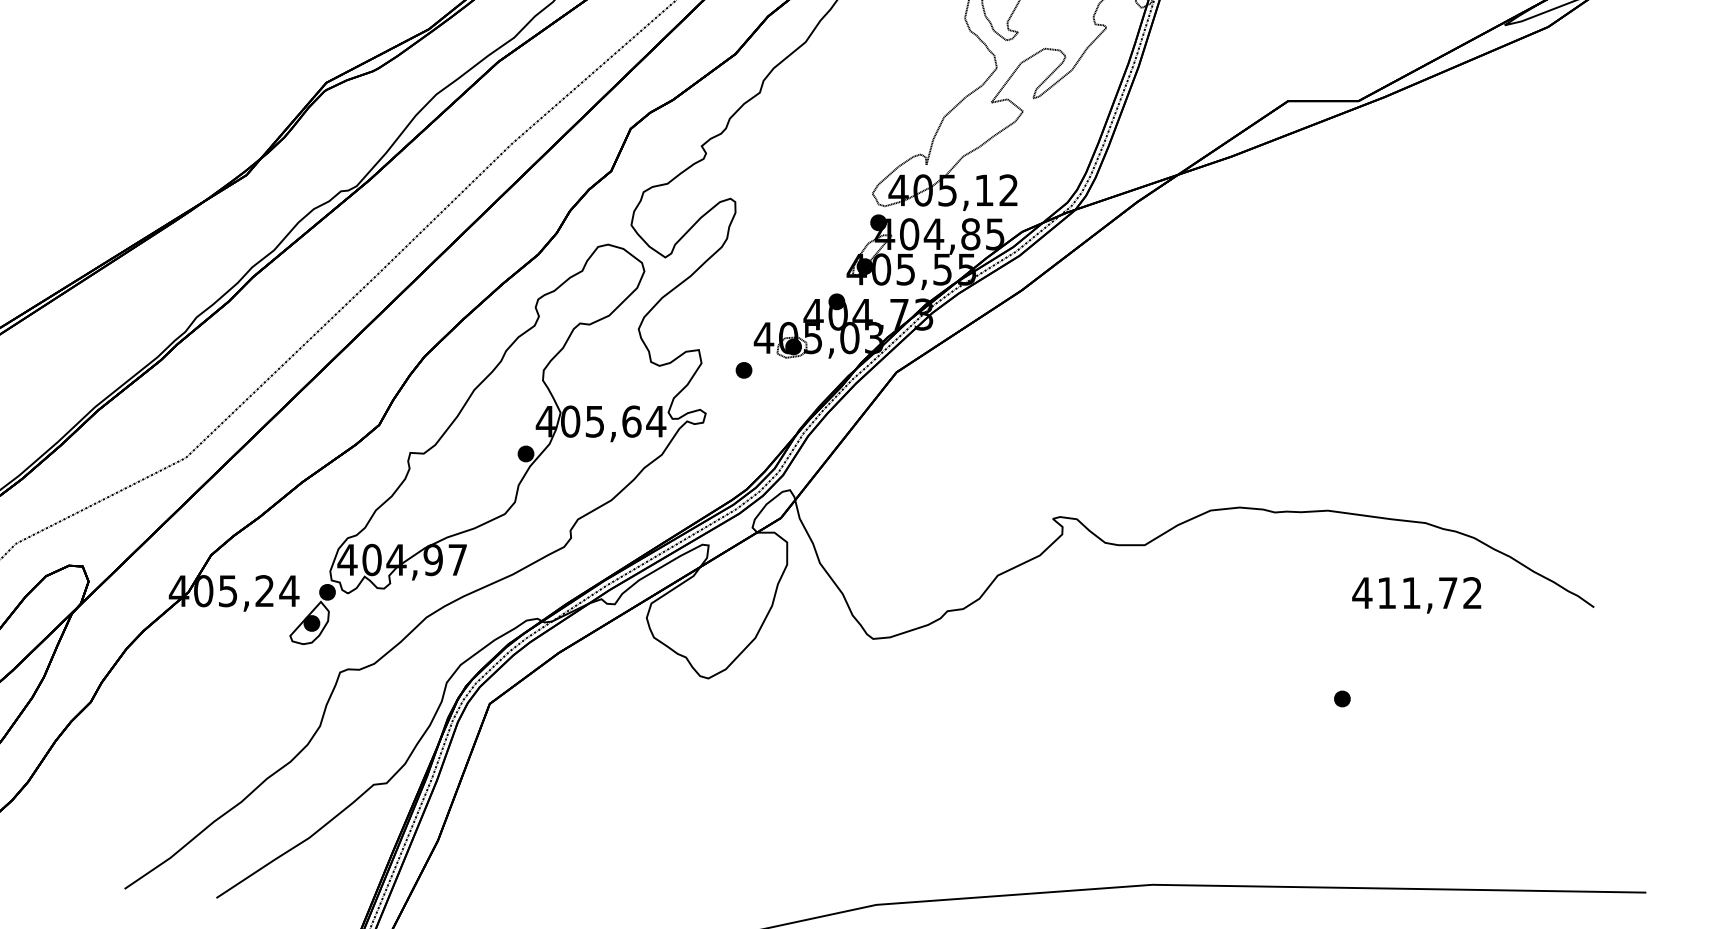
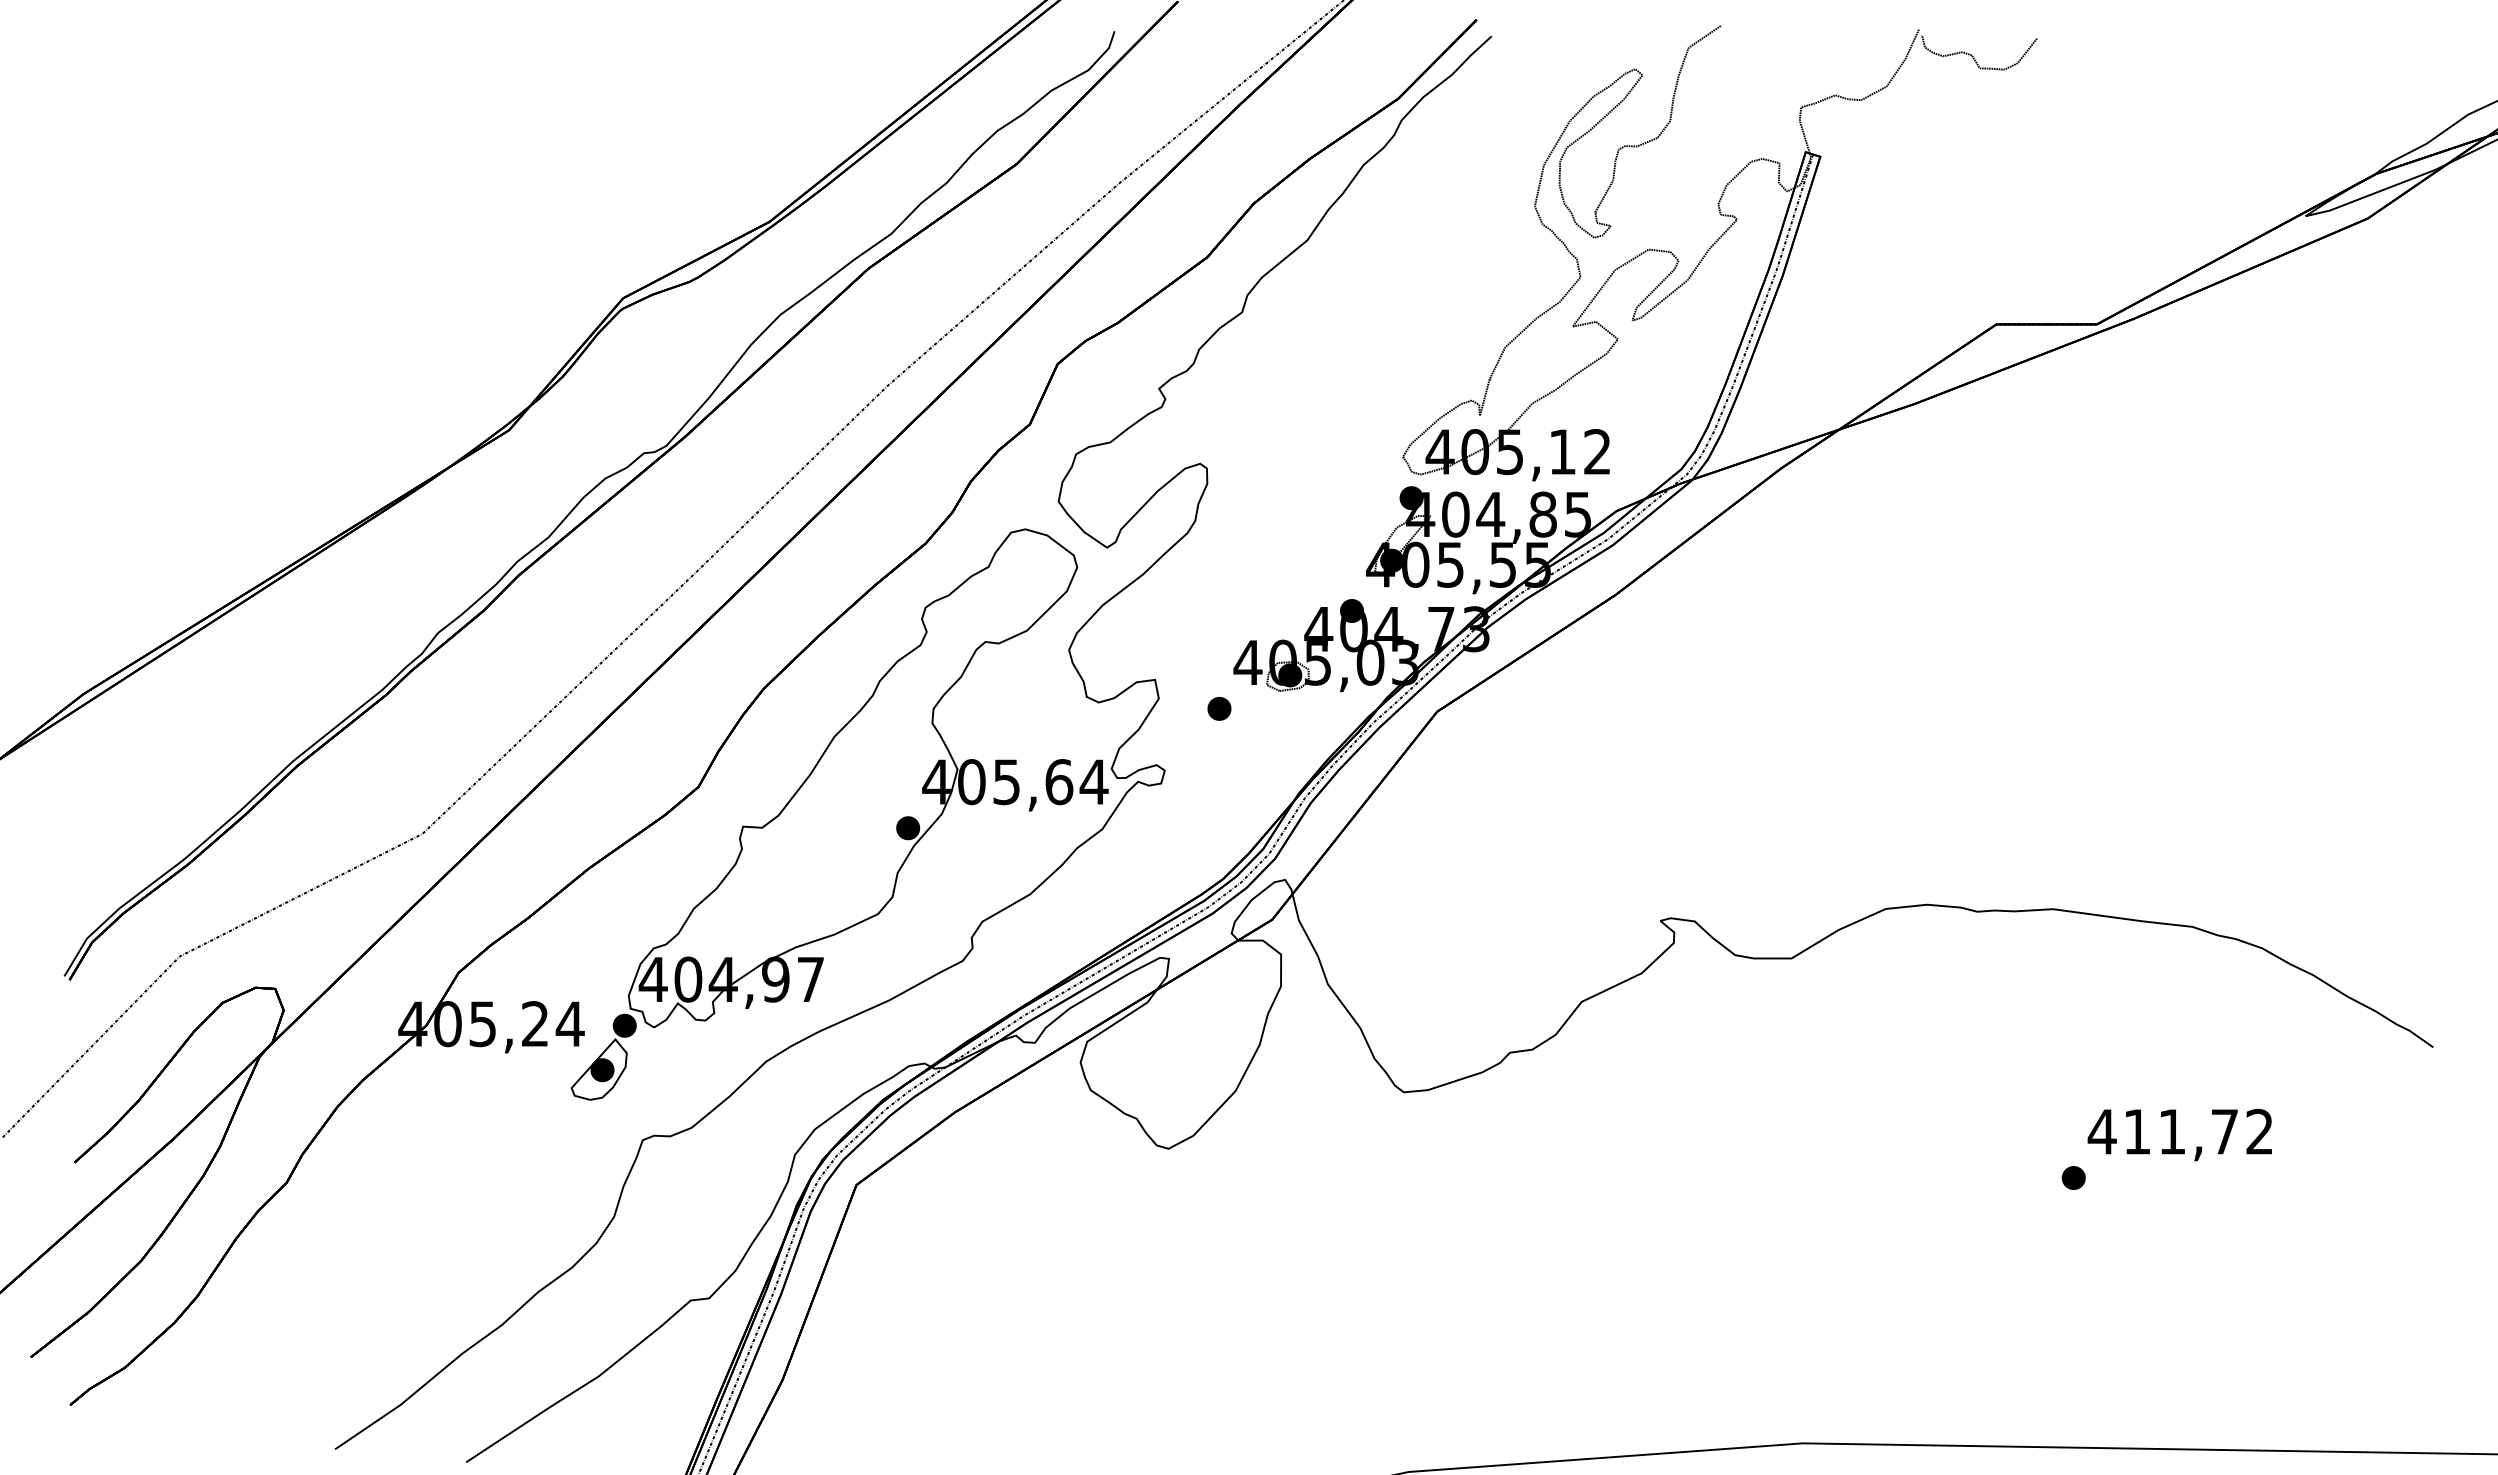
text: (1416, 594) -> (2179, 1134), moved

